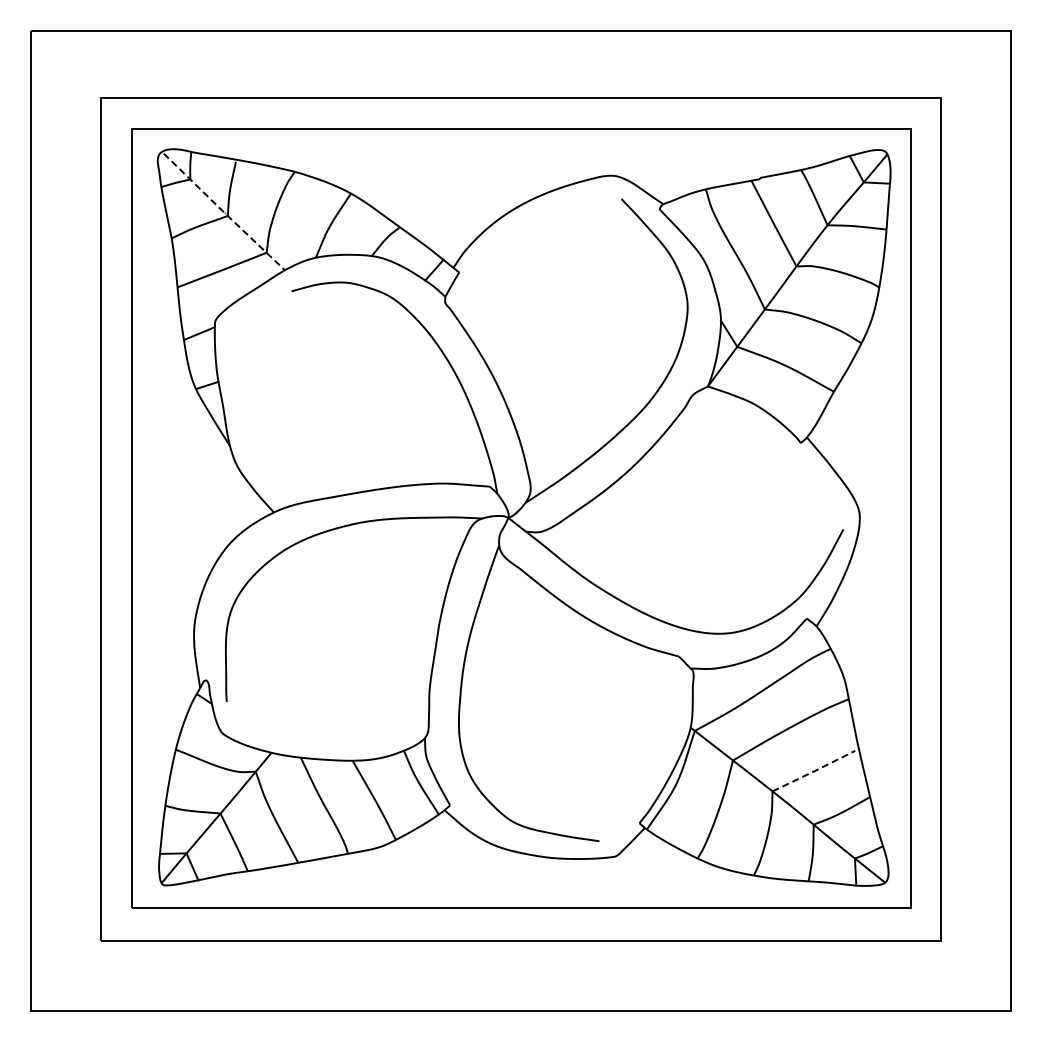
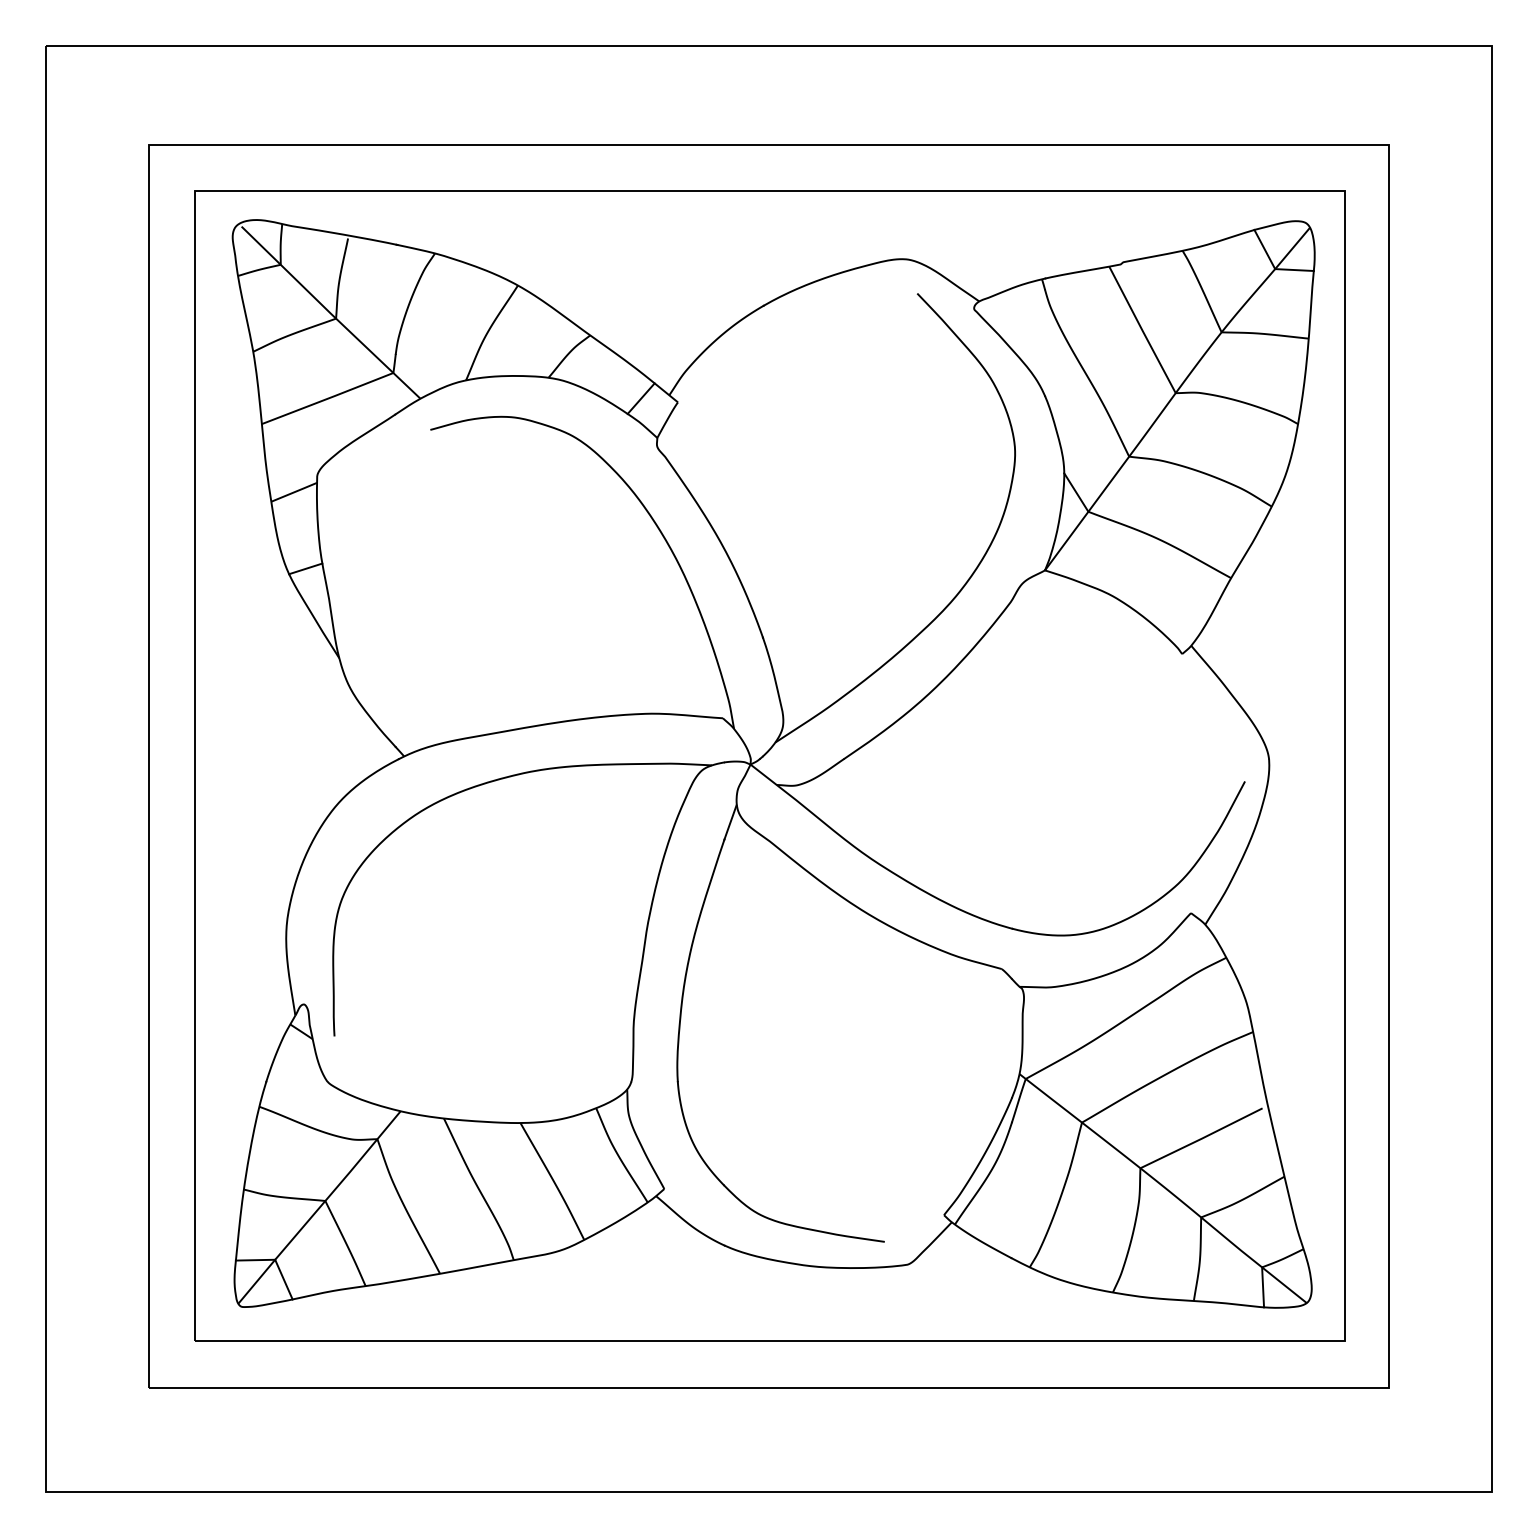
line: (224, 212) -> (331, 313), dashed -> solid
line: (814, 771) -> (1202, 1138), dashed -> solid

